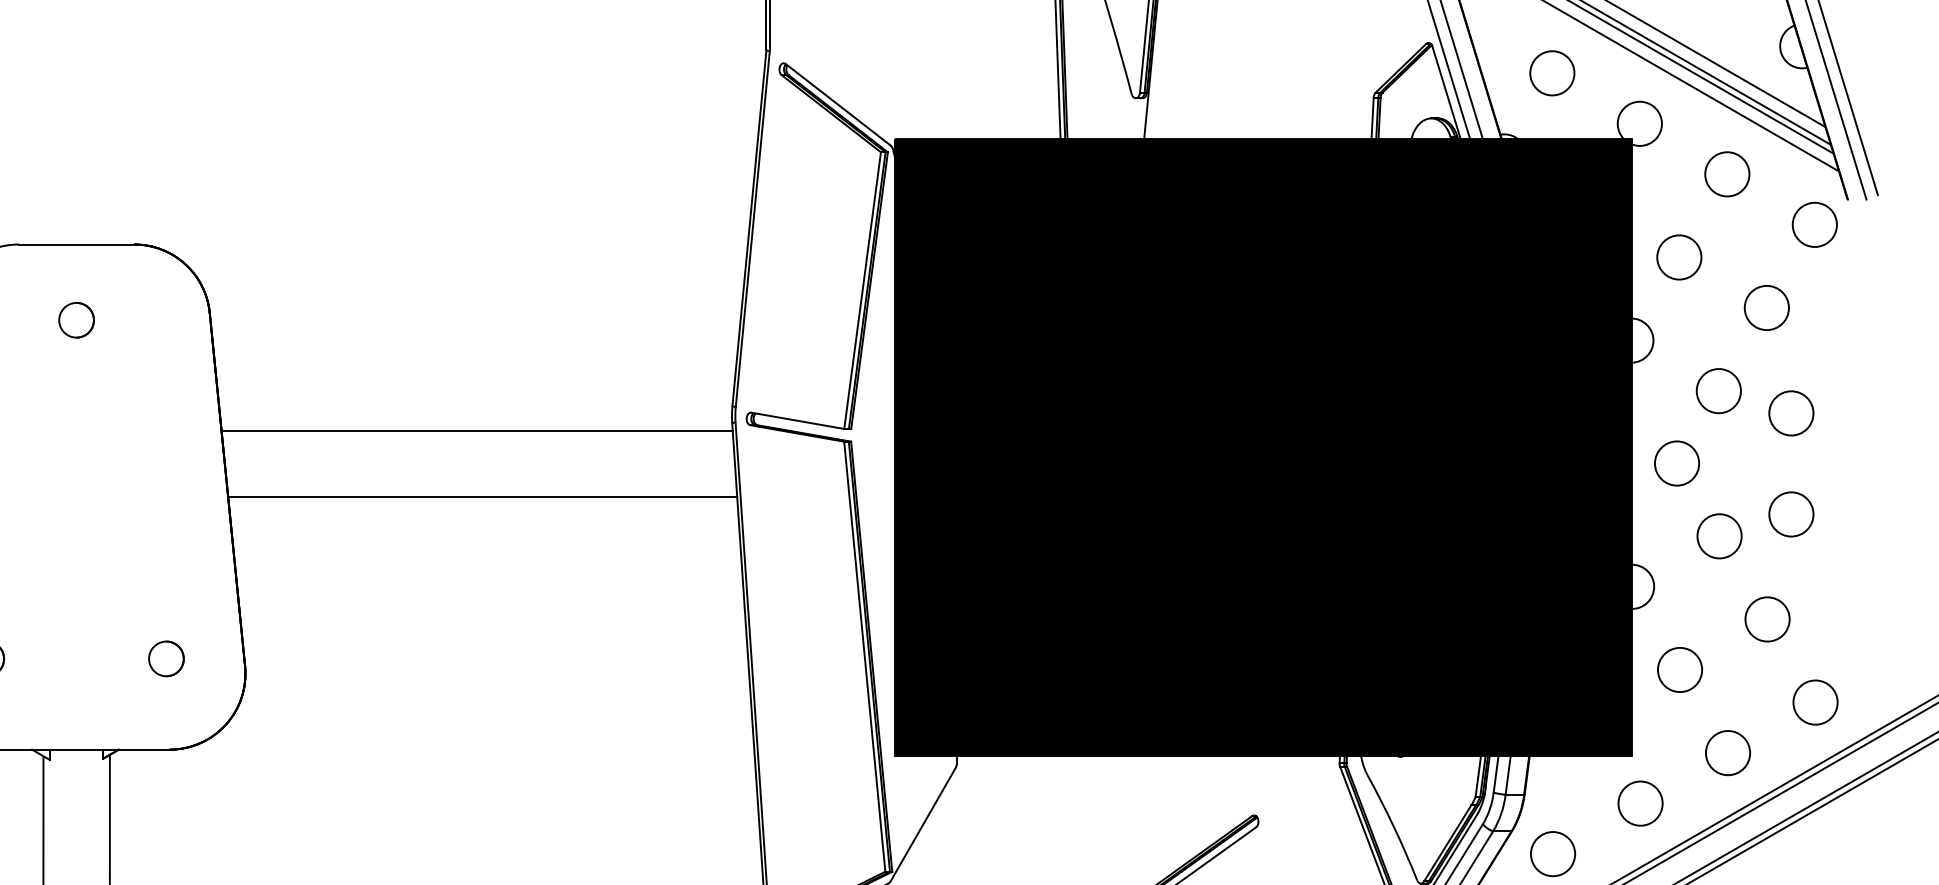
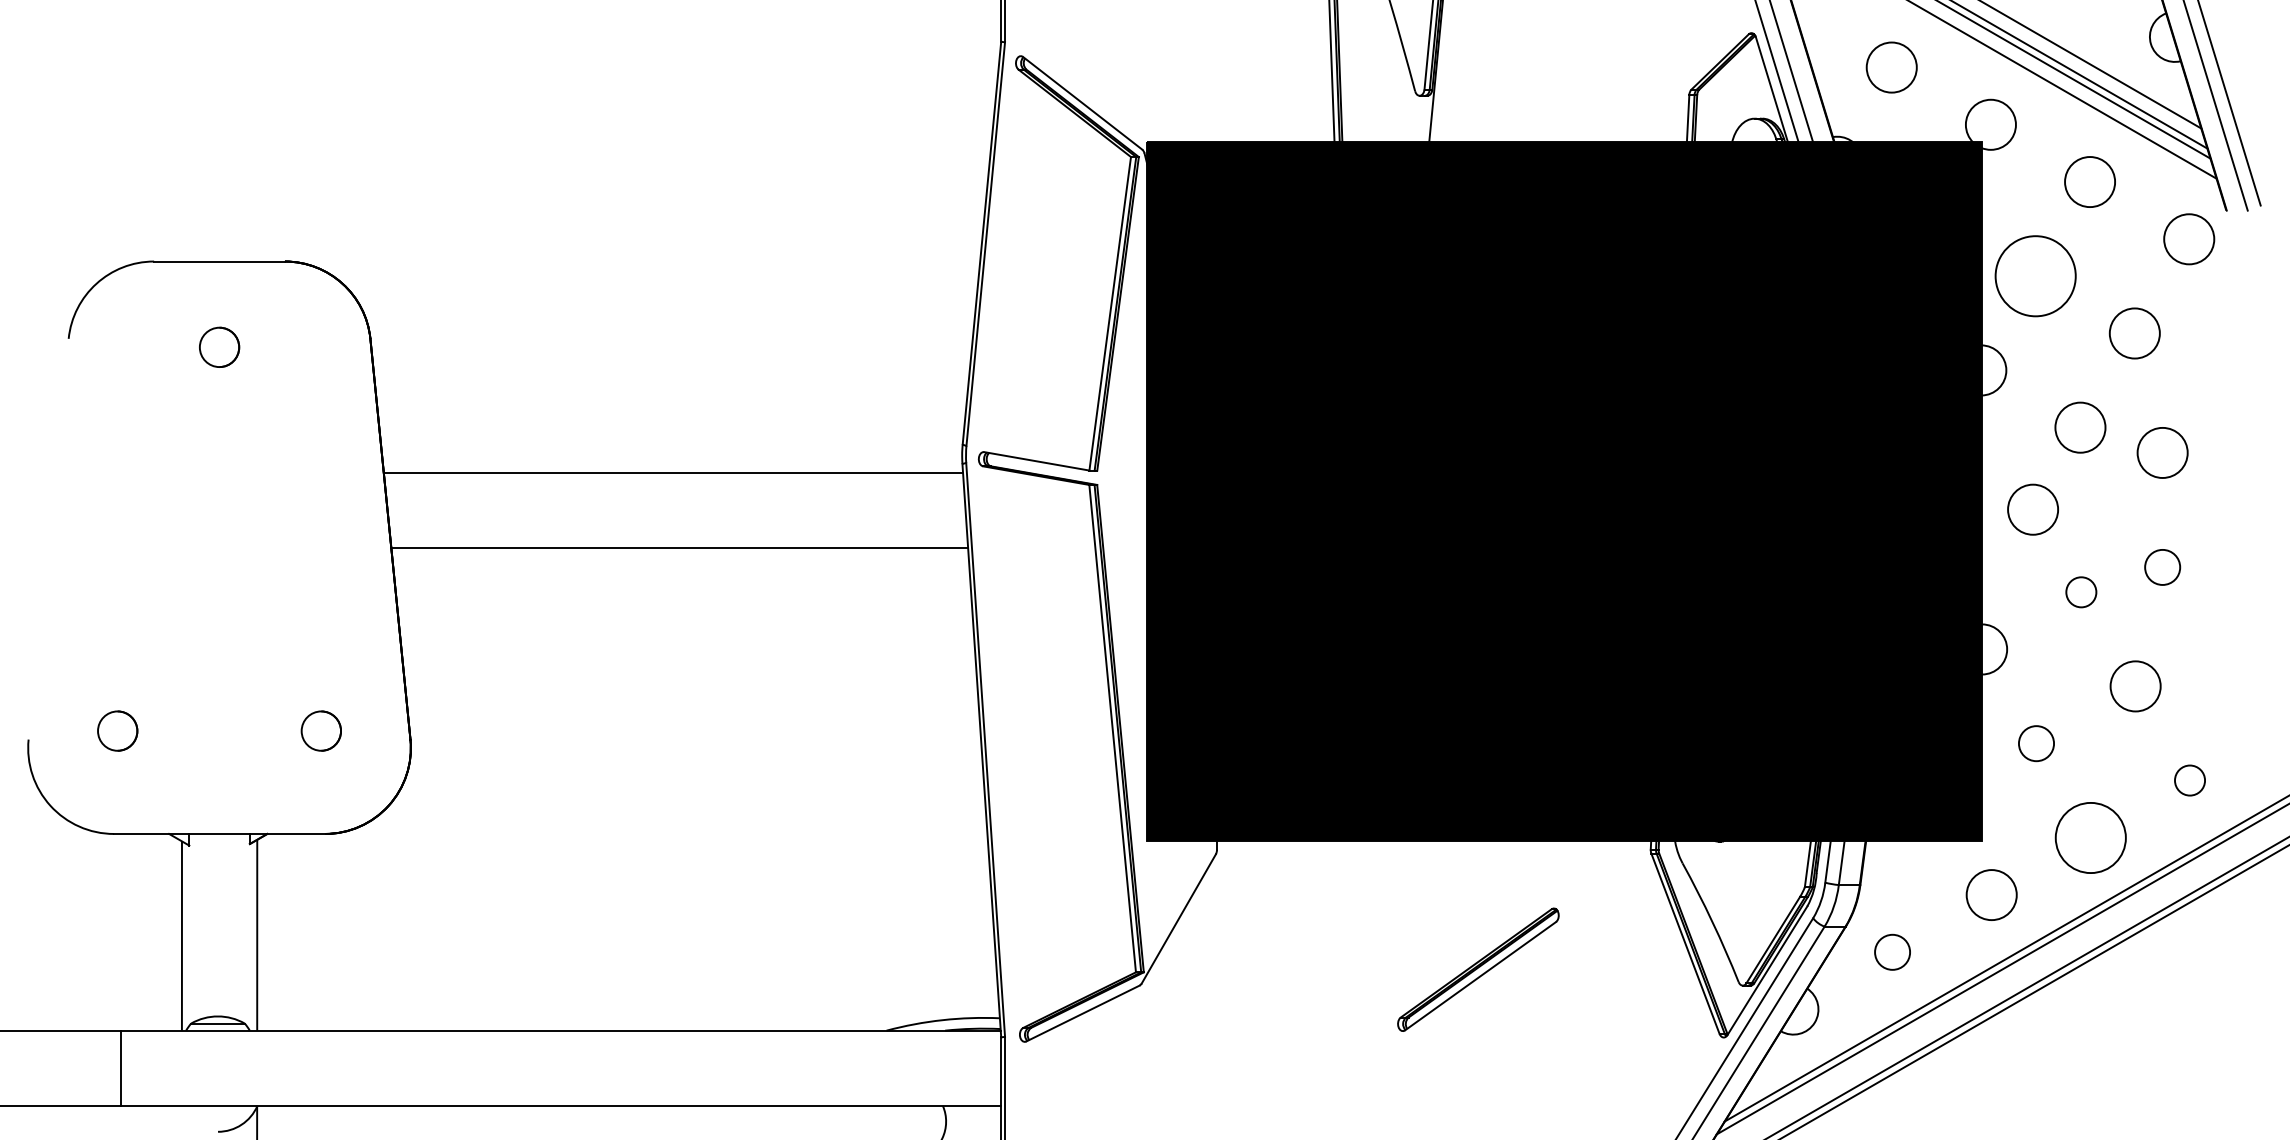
circle: (1679, 257) -> (2035, 276), size x1.6
circle: (1791, 514) -> (2162, 567), size x0.7
circle: (1719, 536) -> (2081, 592), size x0.6
circle: (1680, 669) -> (2036, 743), size x0.7
circle: (1815, 702) -> (2189, 780), size x0.6
circle: (1727, 752) -> (2090, 837), size x1.4
circle: (1552, 854) -> (1892, 952), size x0.7

